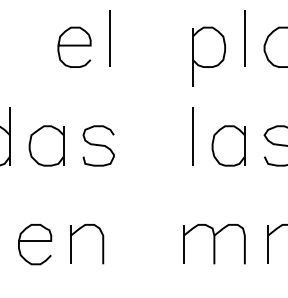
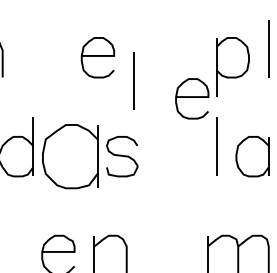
line: (109, 38) -> (133, 80), moved
curve: (168, 87) -> (192, 98), added
part: (46, 145) -> (69, 156), size x1.6

